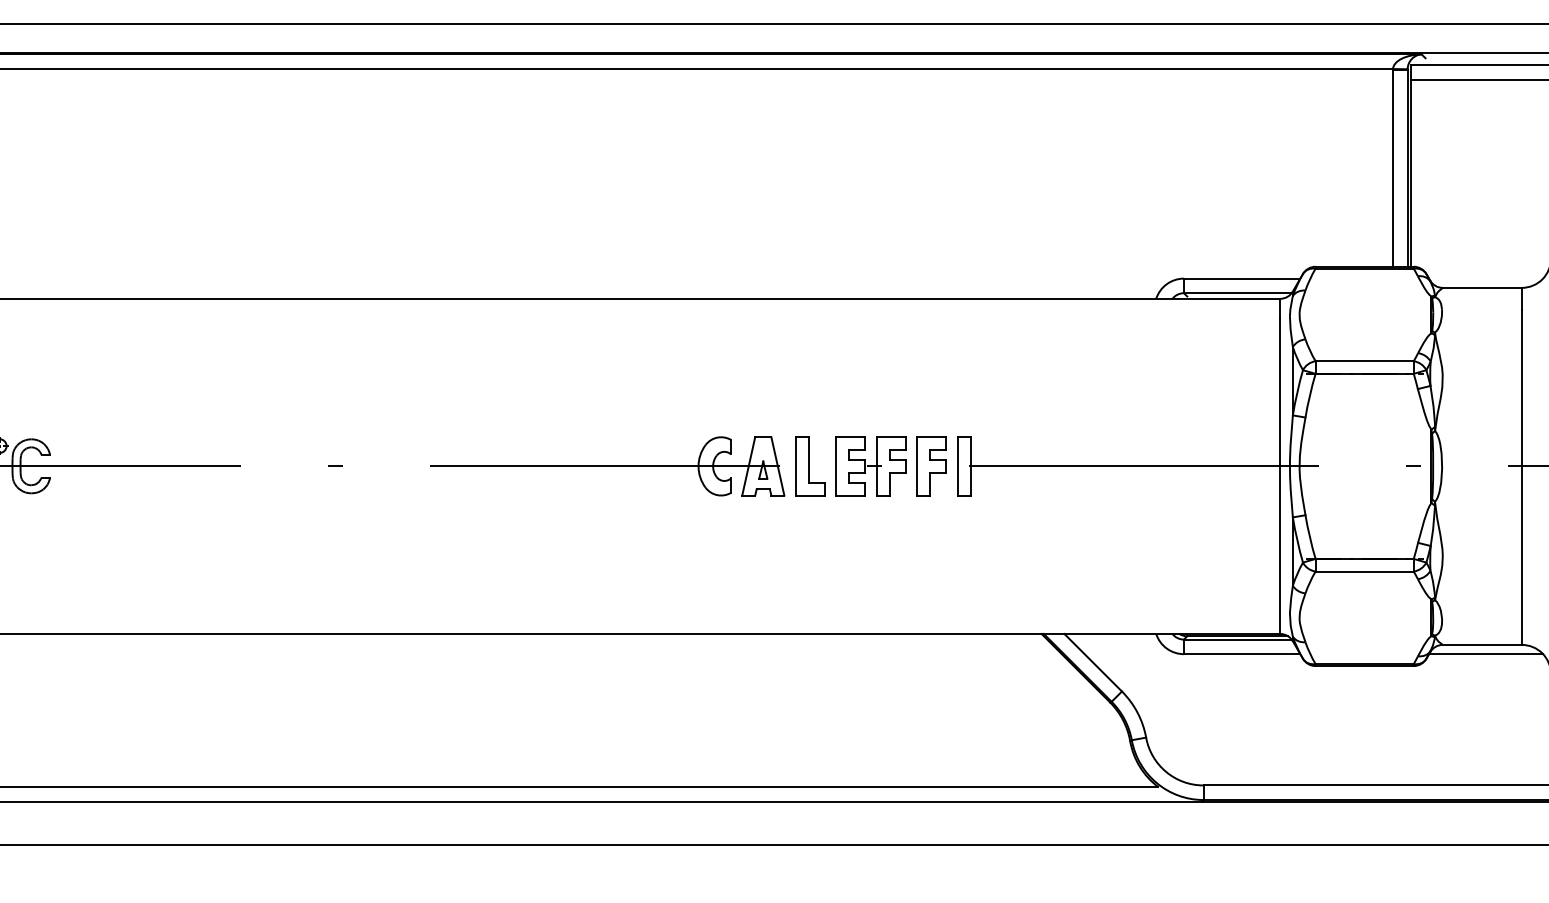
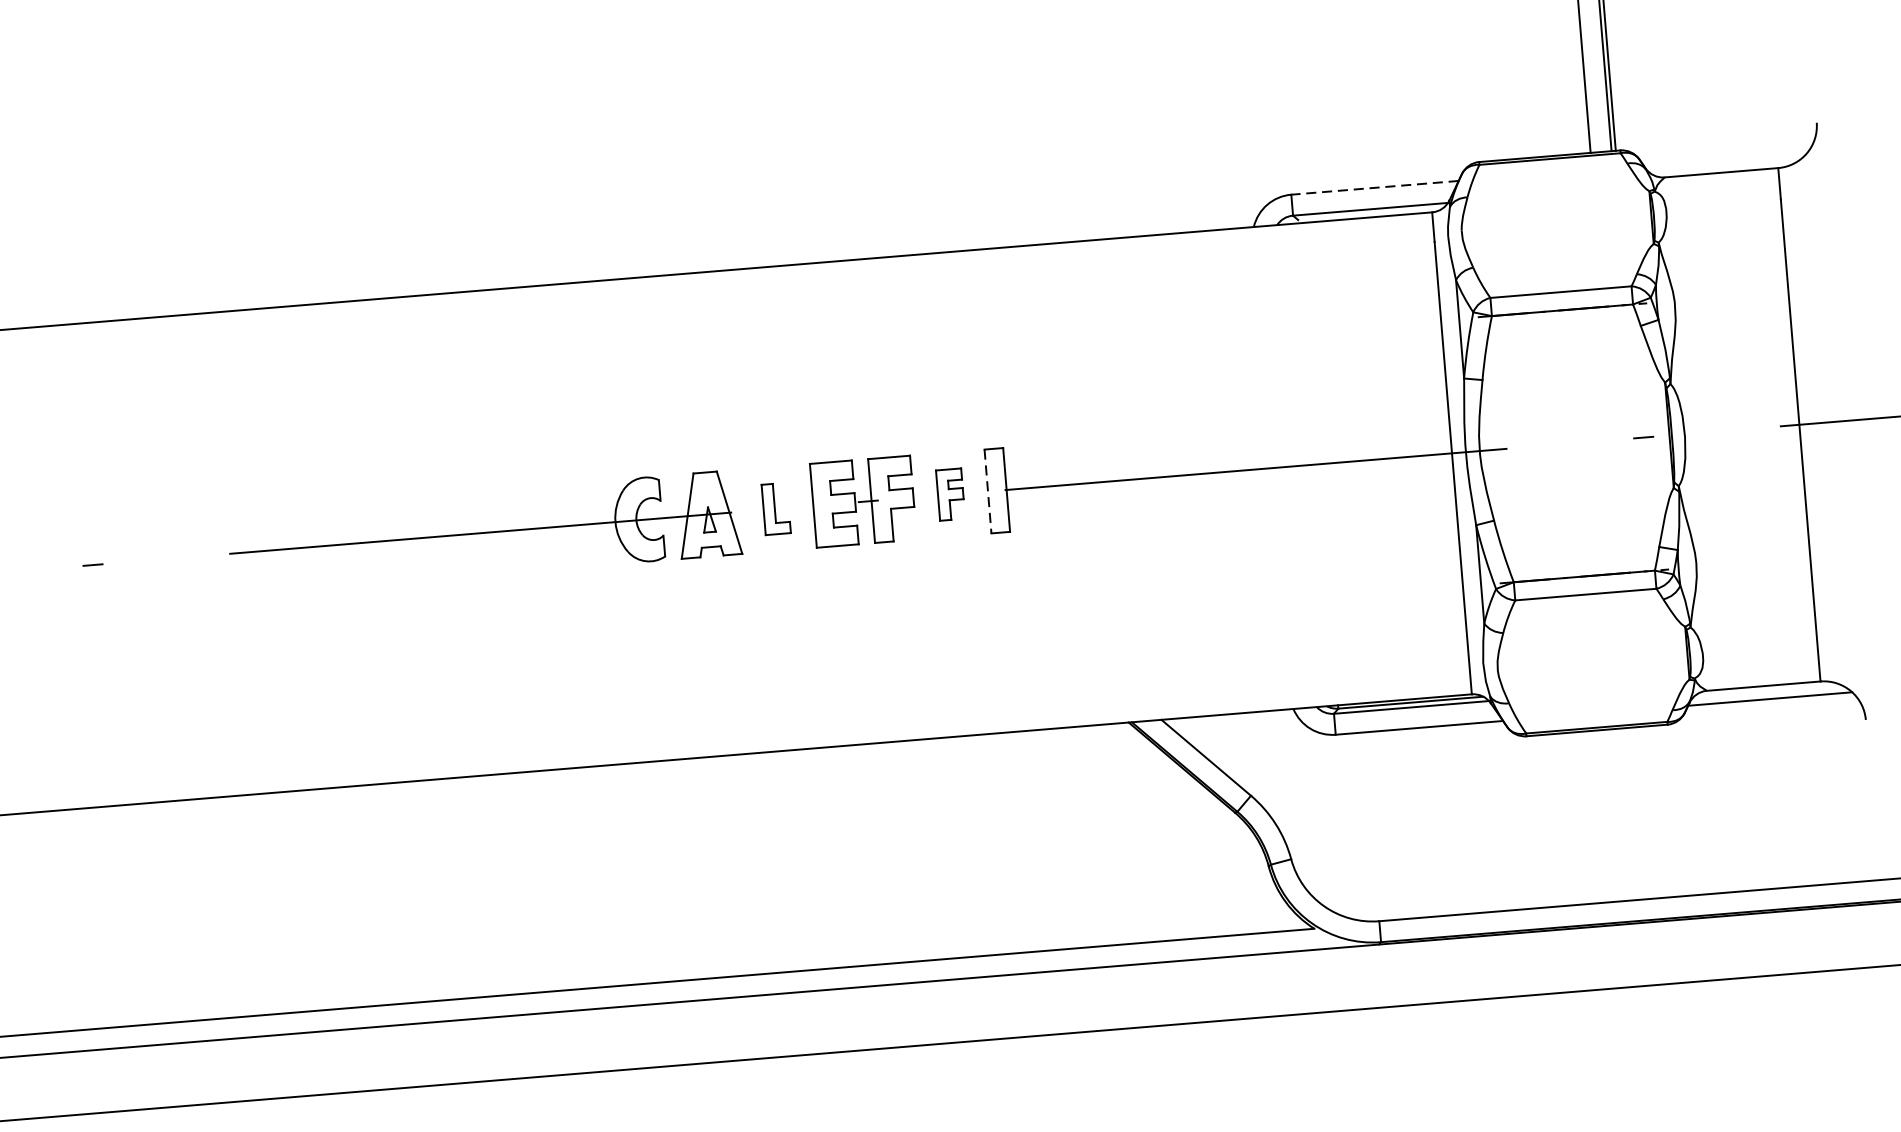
line: (1241, 278) -> (1374, 187), solid -> dashed
part: (810, 466) -> (776, 509), size x0.6
part: (931, 466) -> (950, 494), size x0.6
line: (957, 466) -> (987, 491), solid -> dashed

